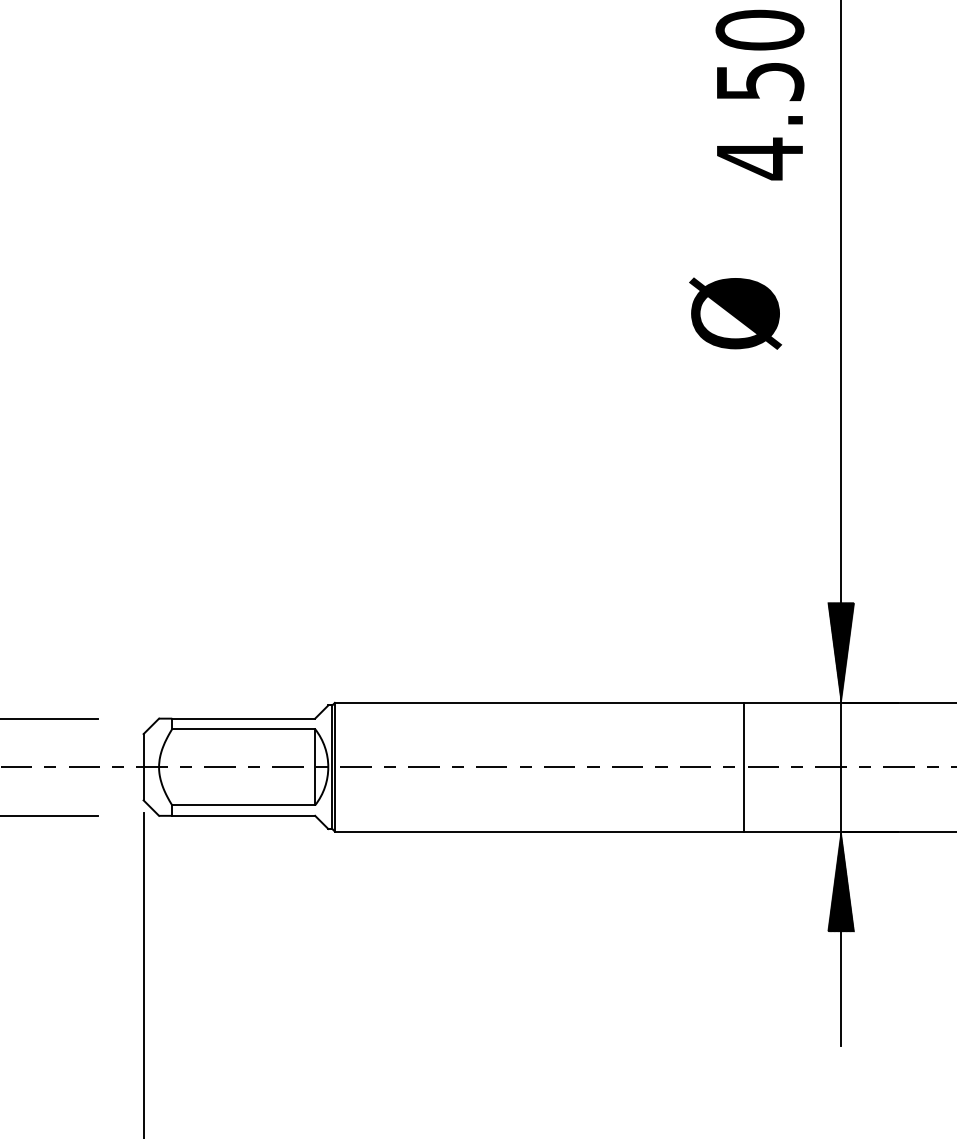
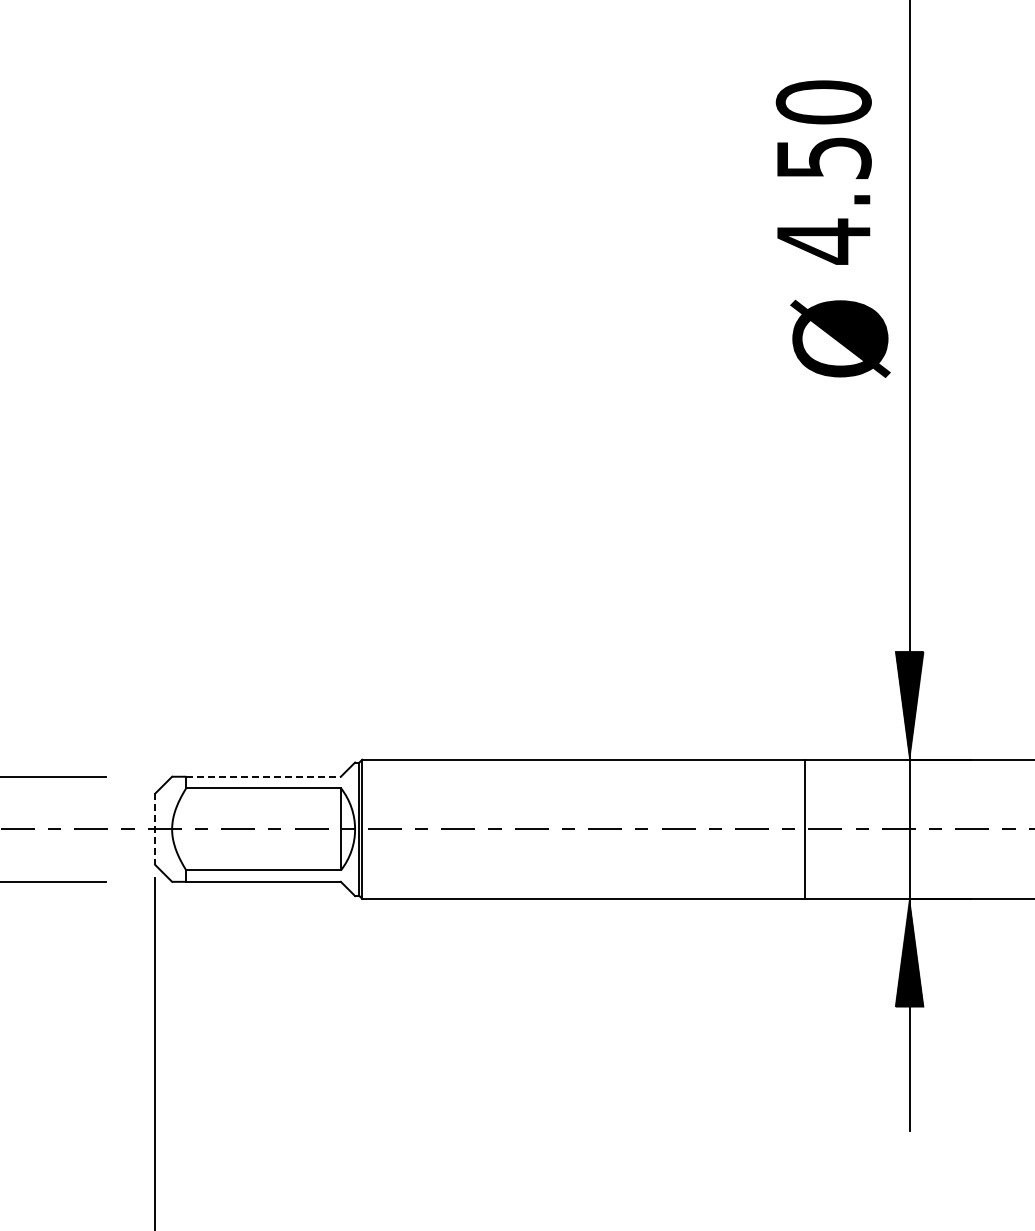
text: (759, 95) -> (823, 172), moved
text: (735, 313) -> (840, 338), moved
line: (244, 718) -> (264, 776), solid -> dashed
line: (143, 767) -> (155, 829), solid -> dashed

